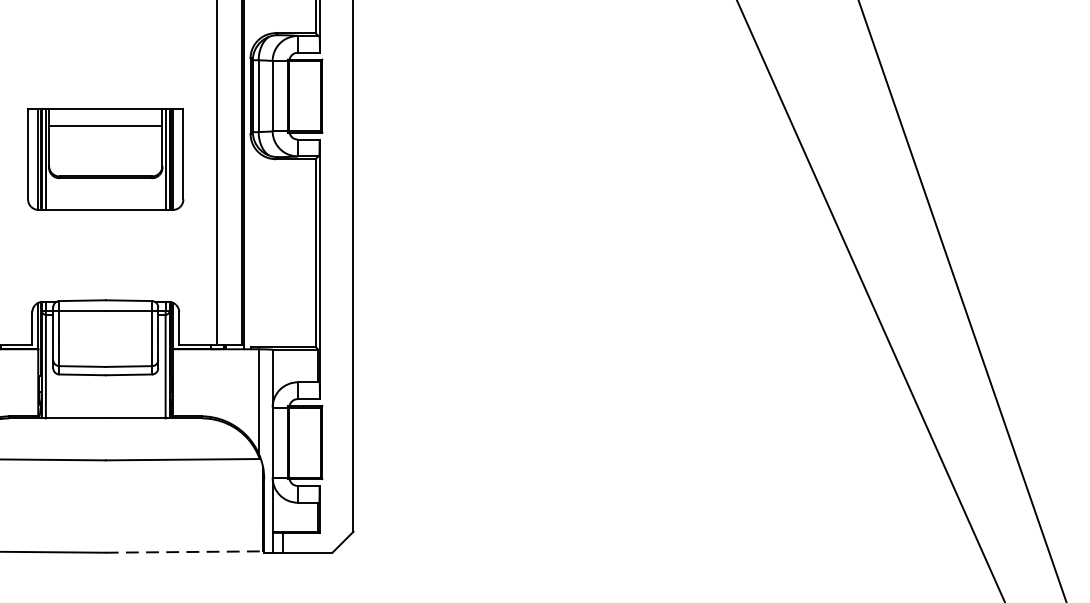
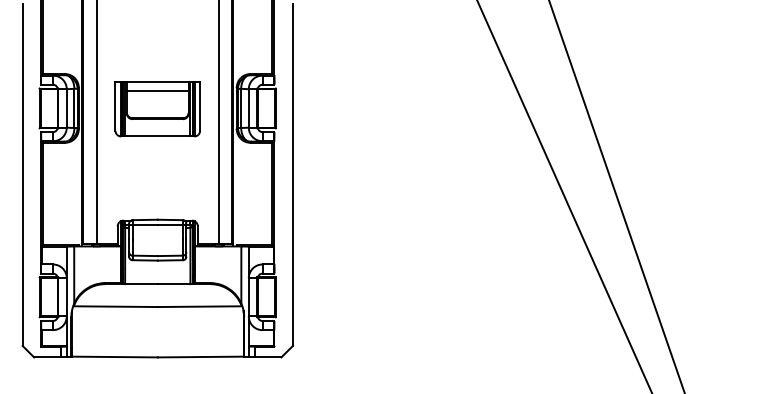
part: (105, 160) -> (157, 109), moved
line: (184, 552) -> (200, 357), dashed -> solid

